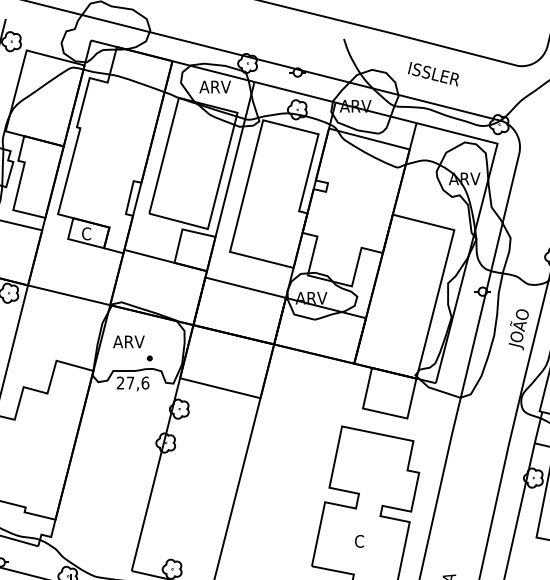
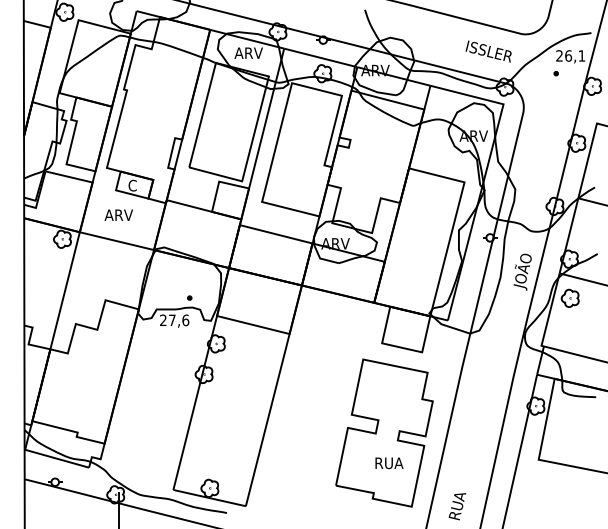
text: (433, 74) -> (488, 51), moved
text: (128, 341) -> (118, 214), moved
text: (370, 541) -> (388, 463), C -> RUA

